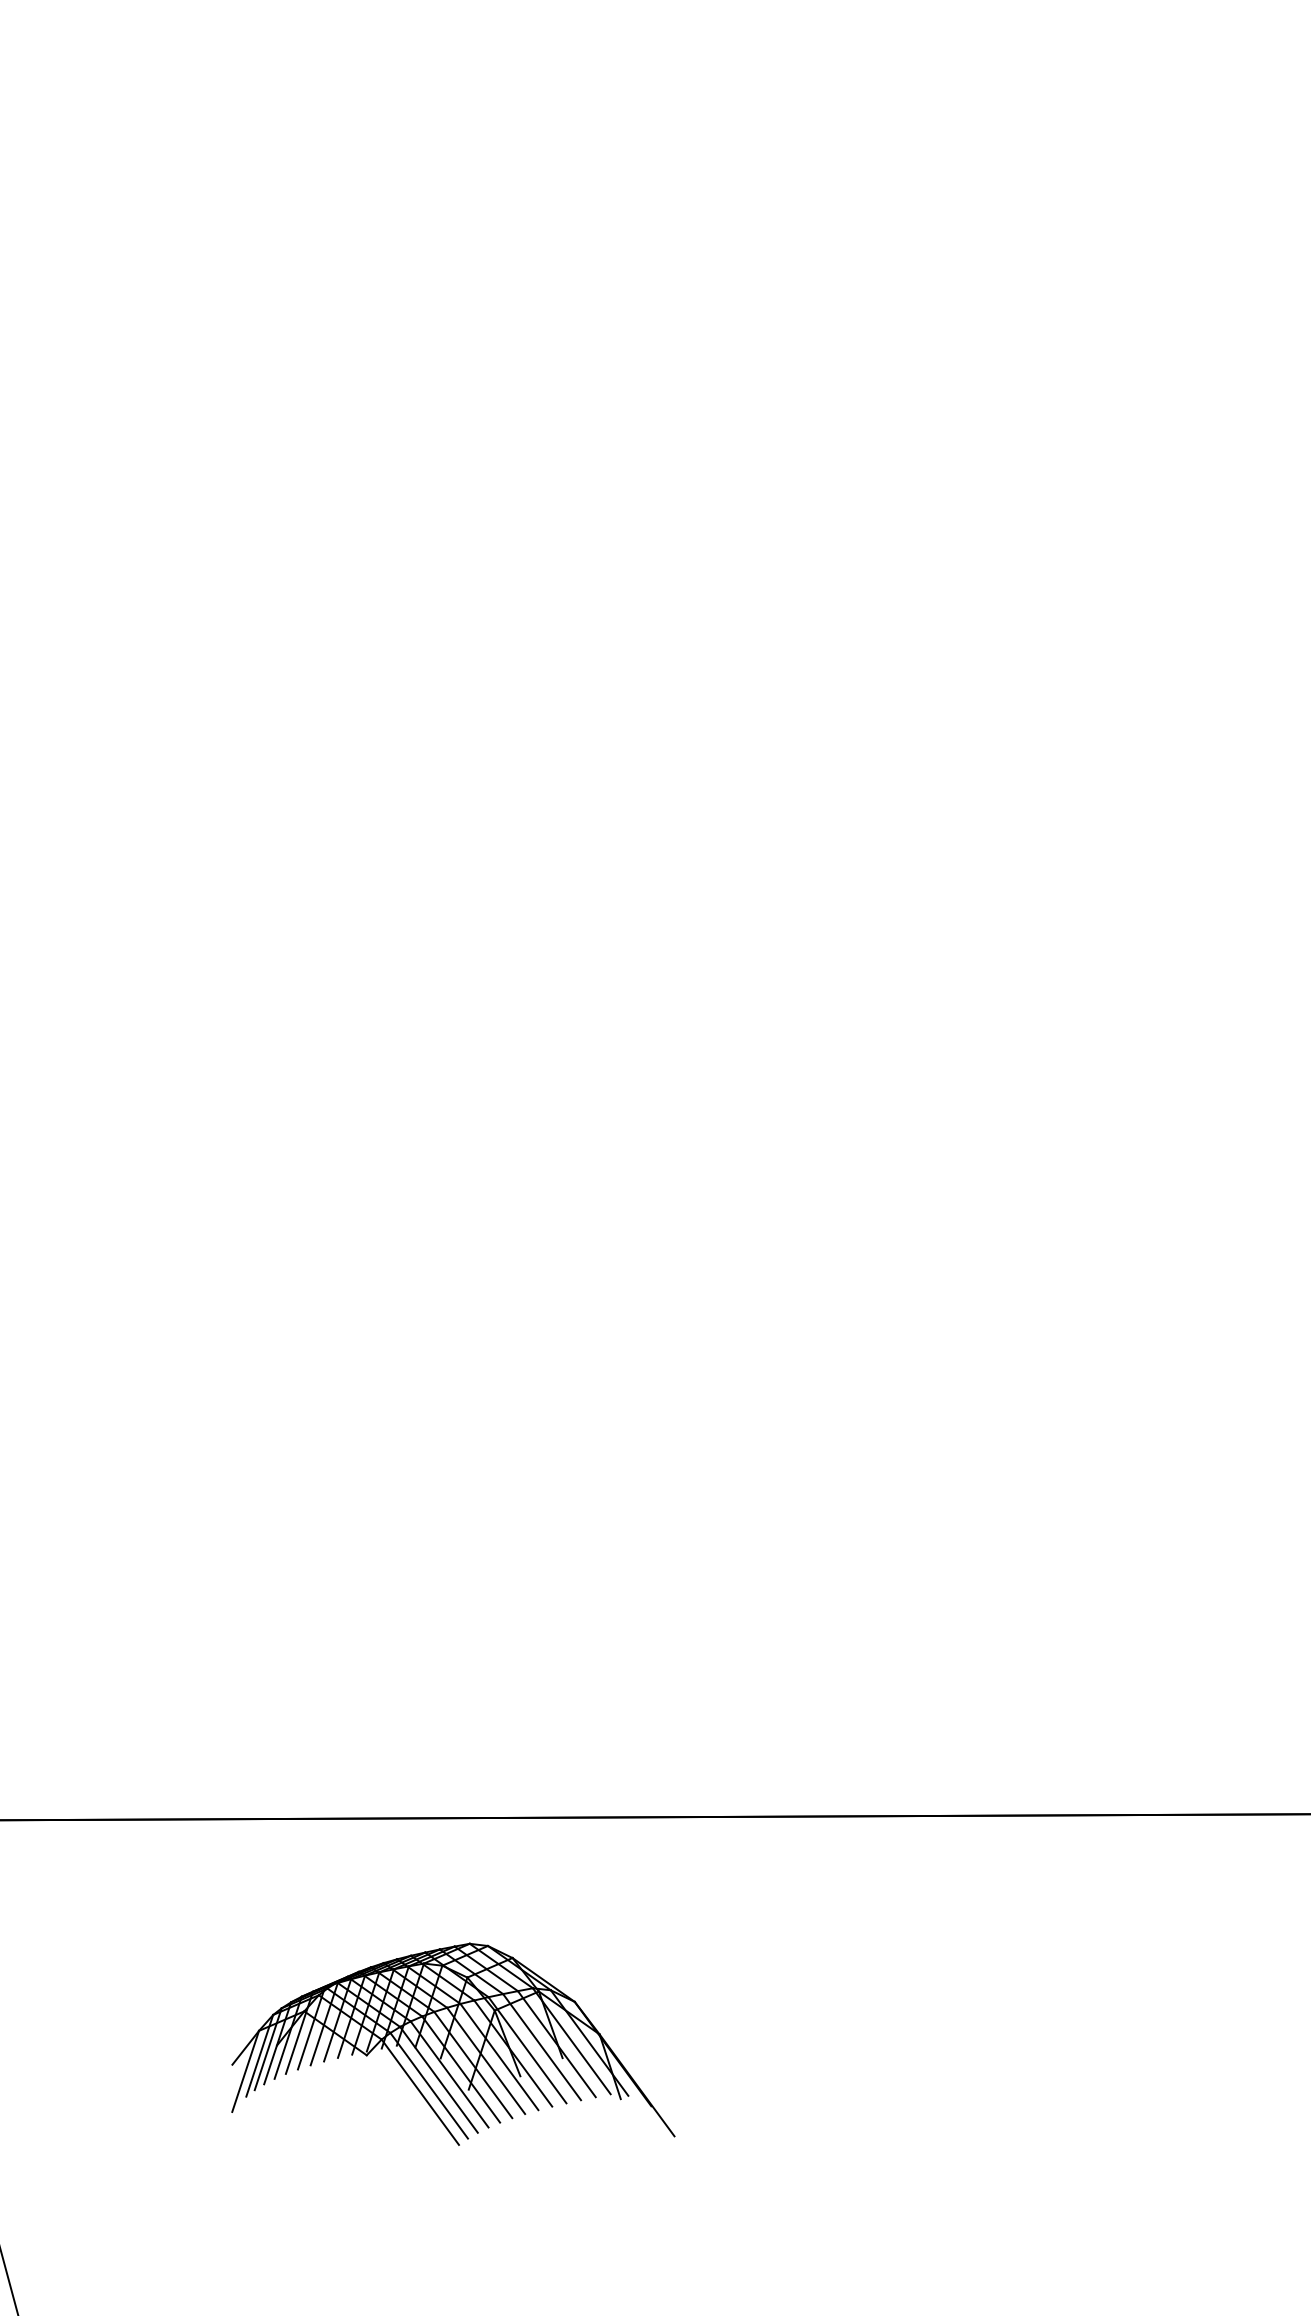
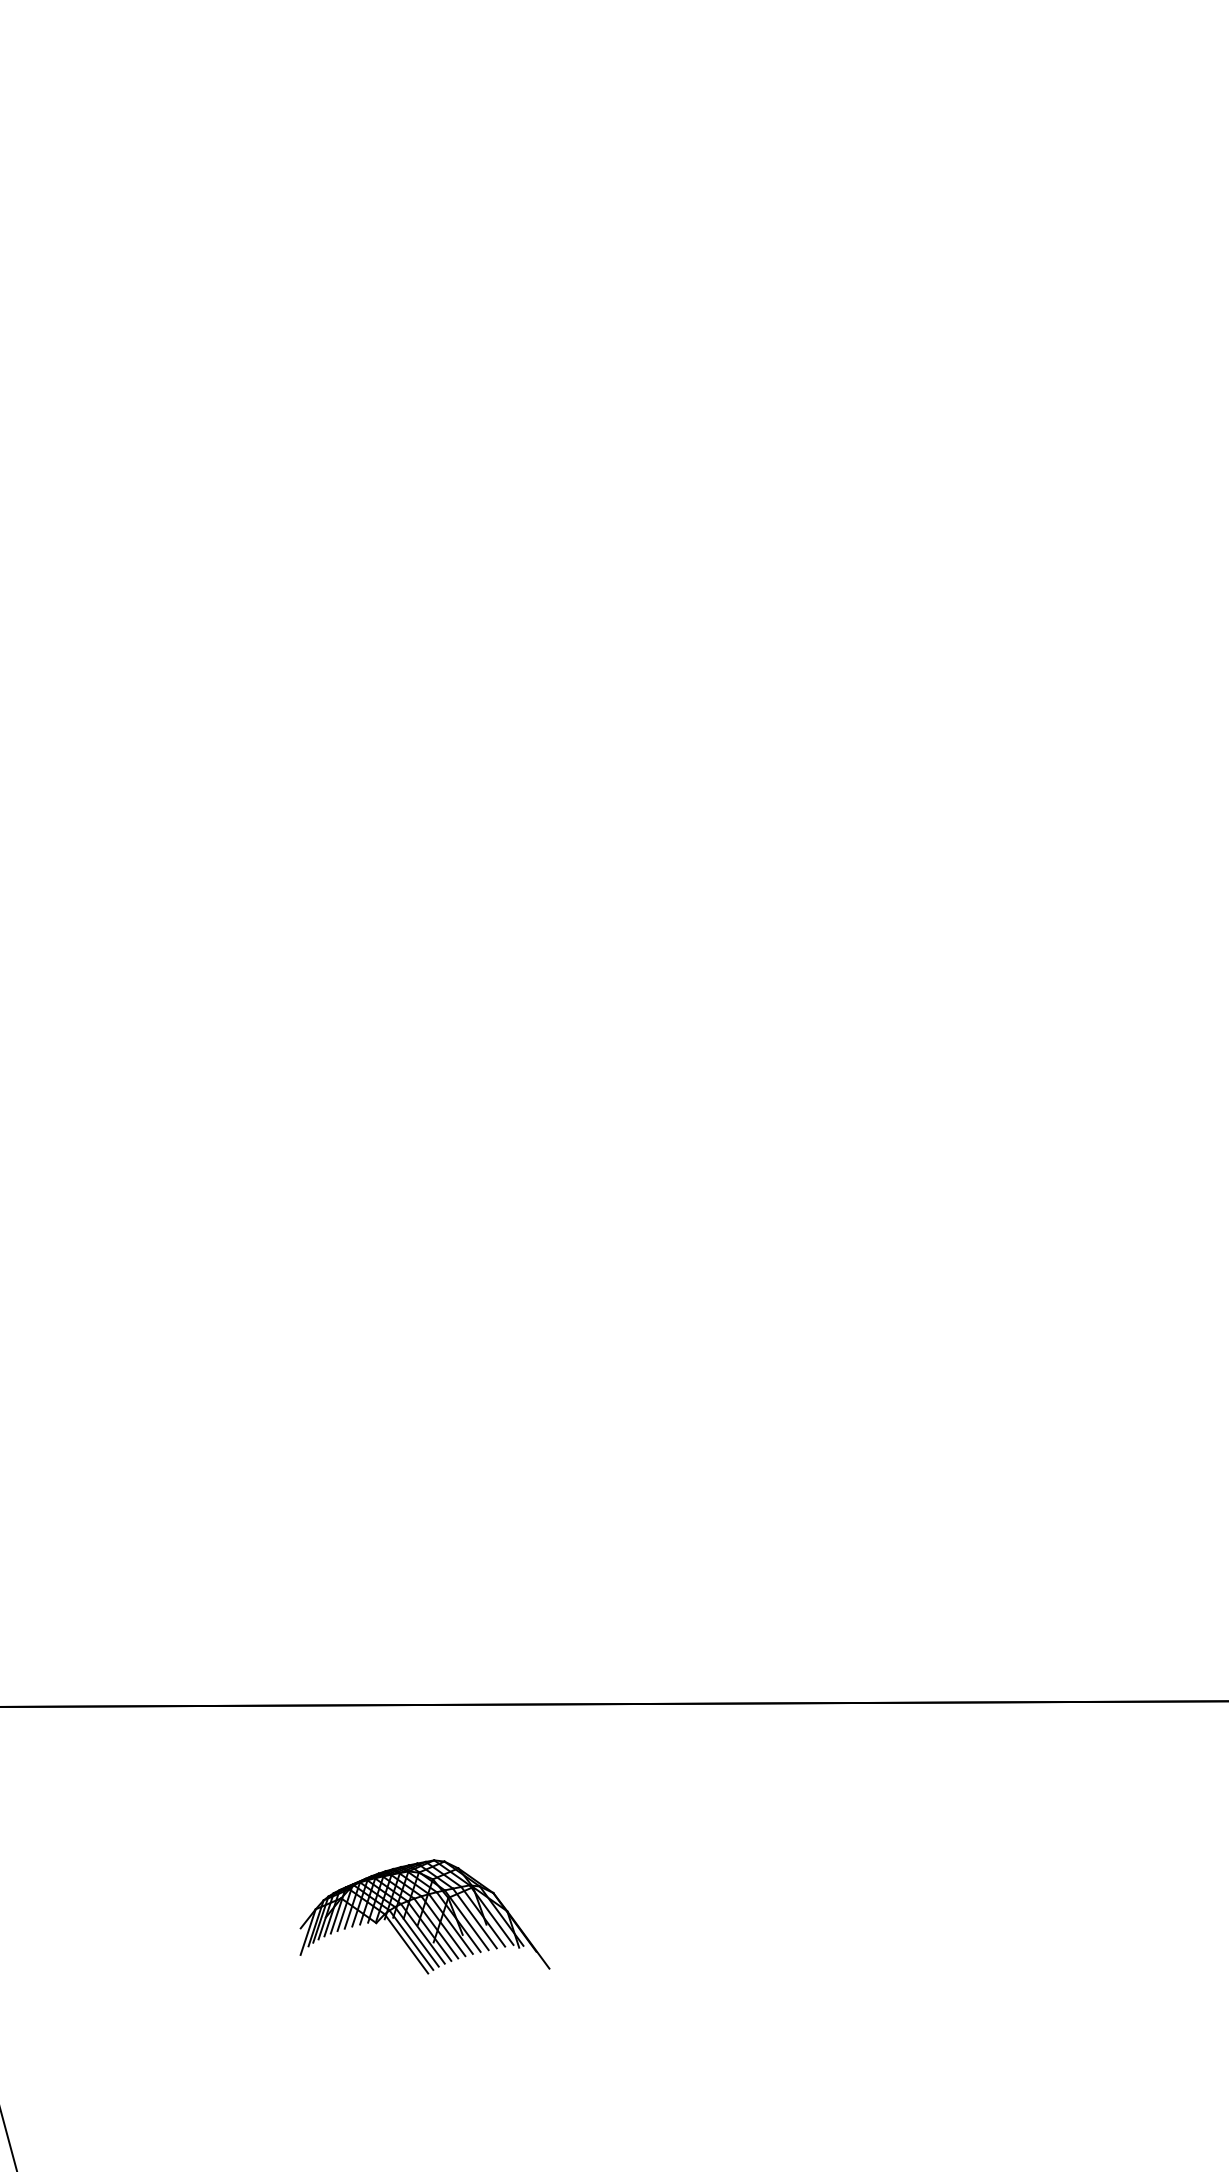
part: (453, 2043) -> (425, 1916), size x0.6

